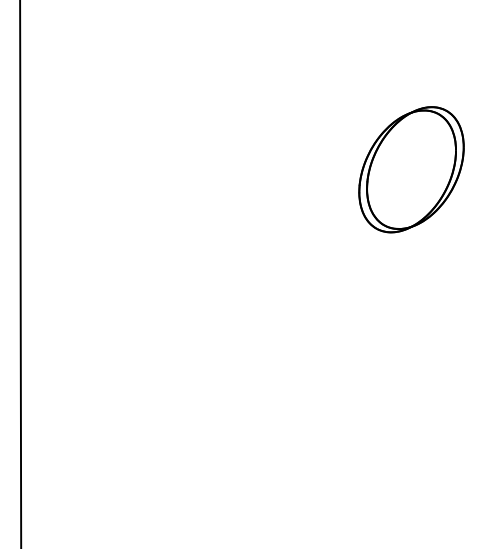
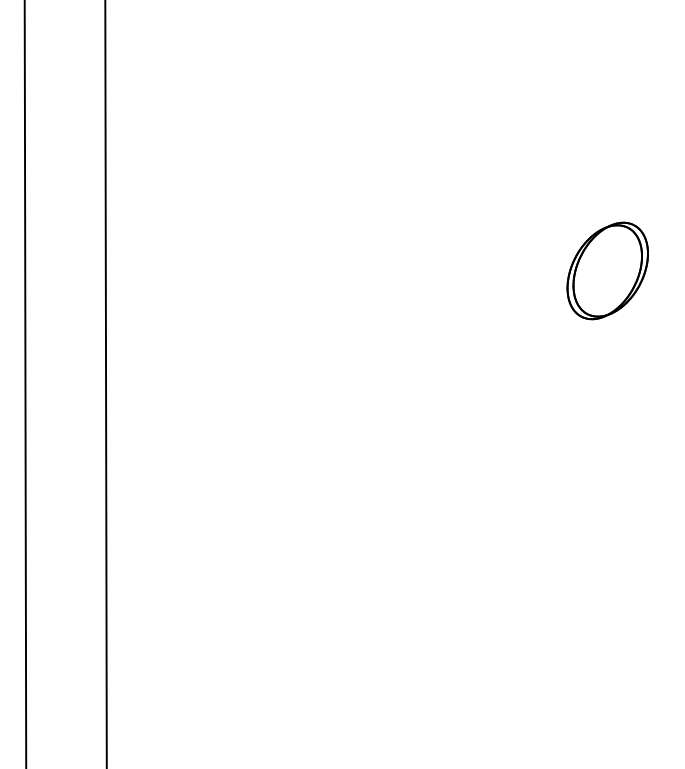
part: (411, 169) -> (607, 270), size x0.6

